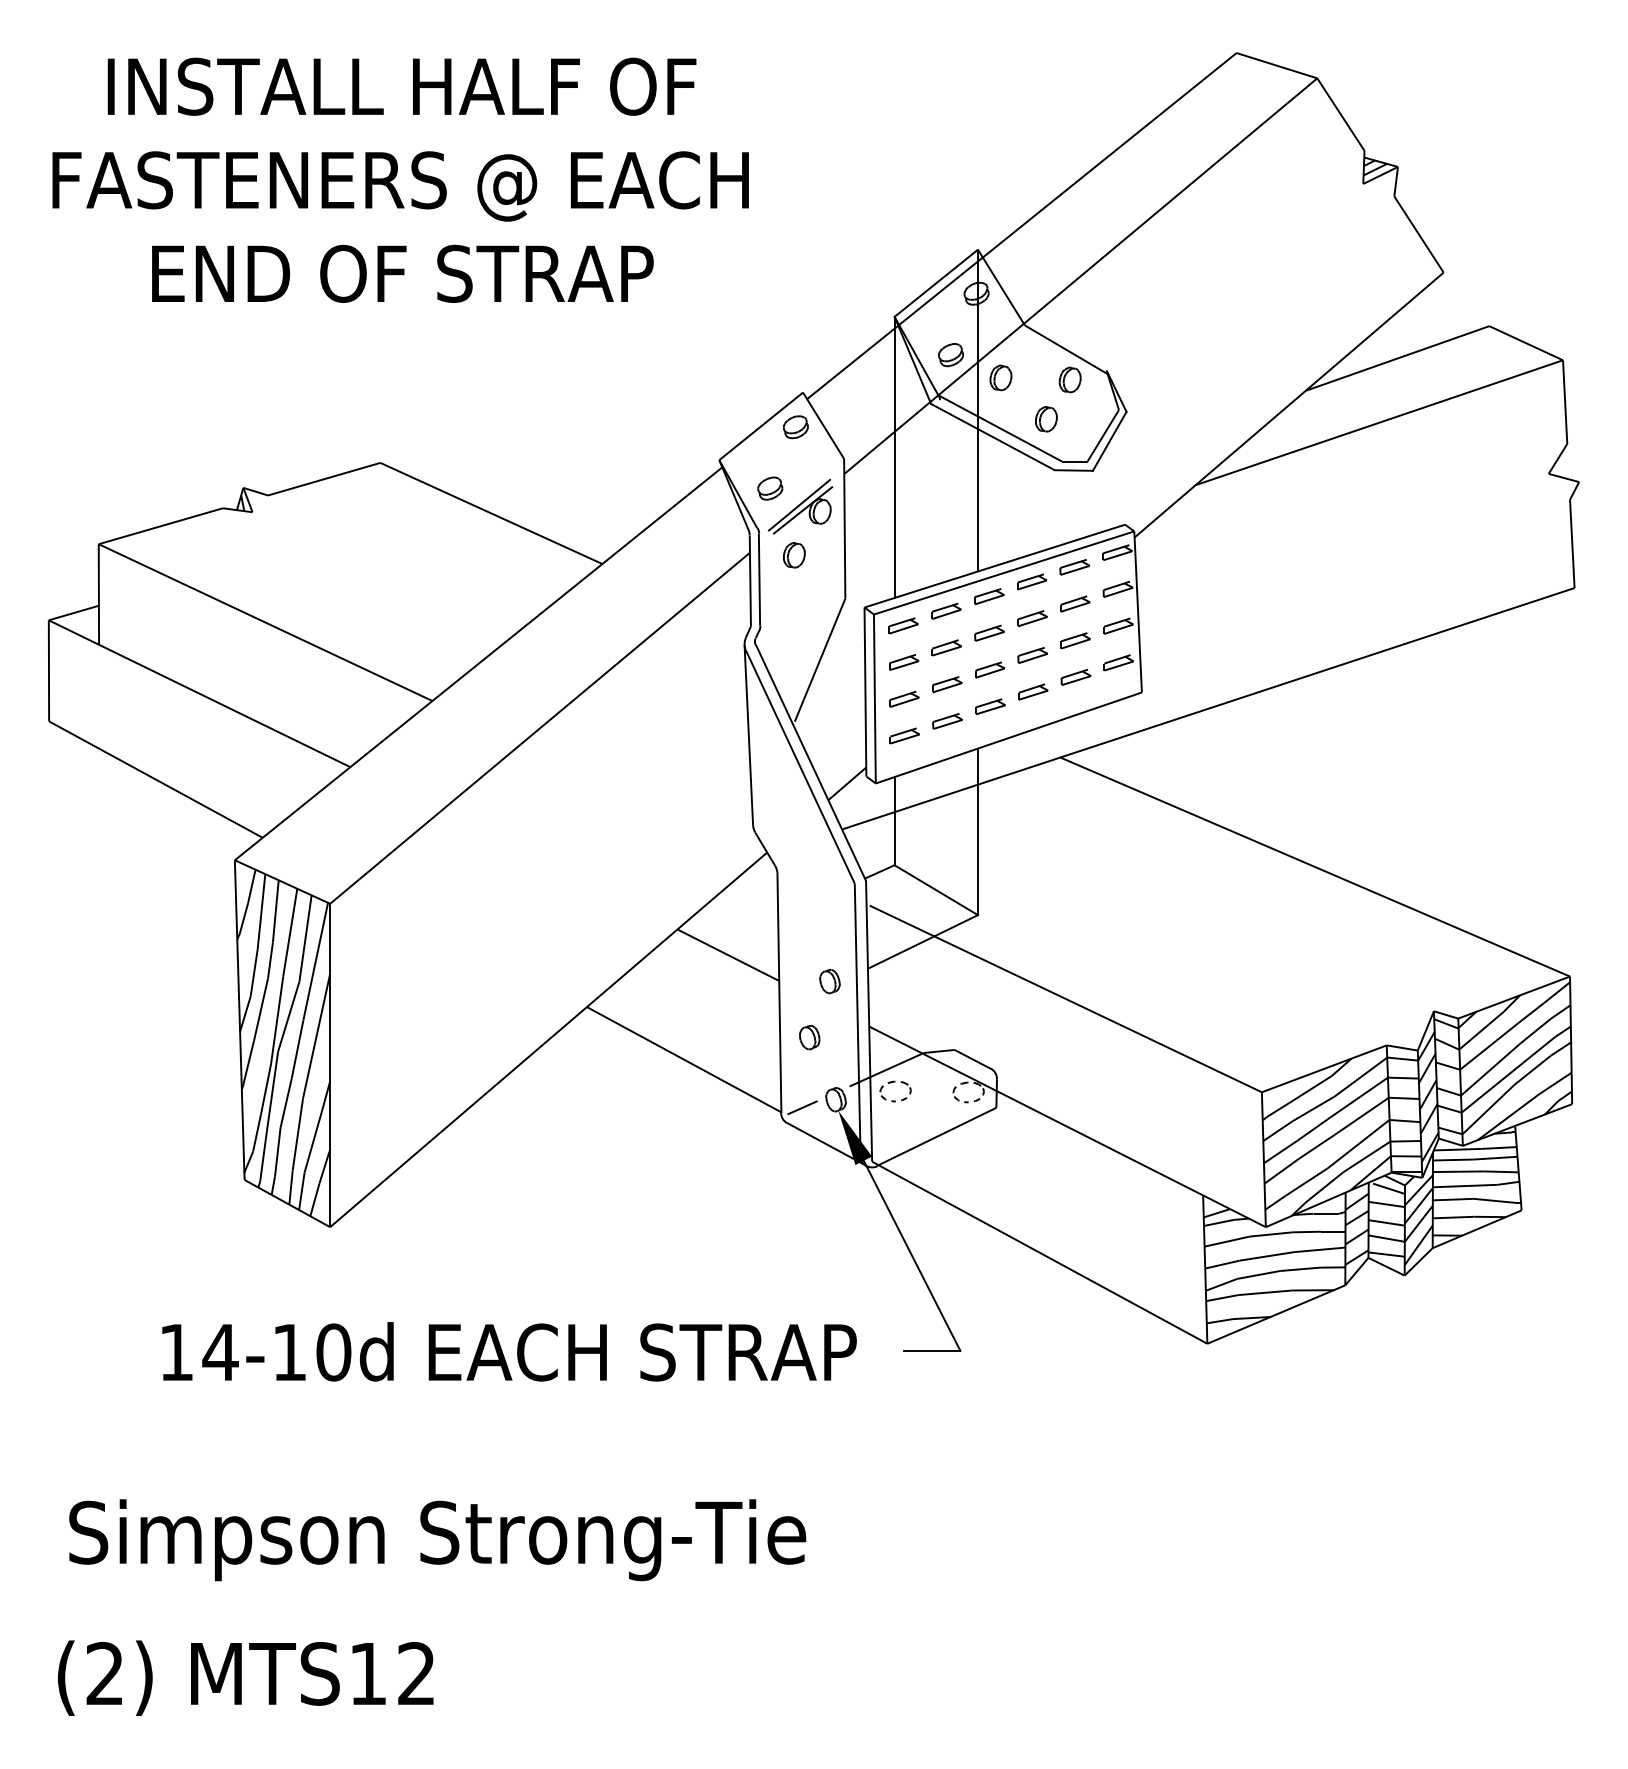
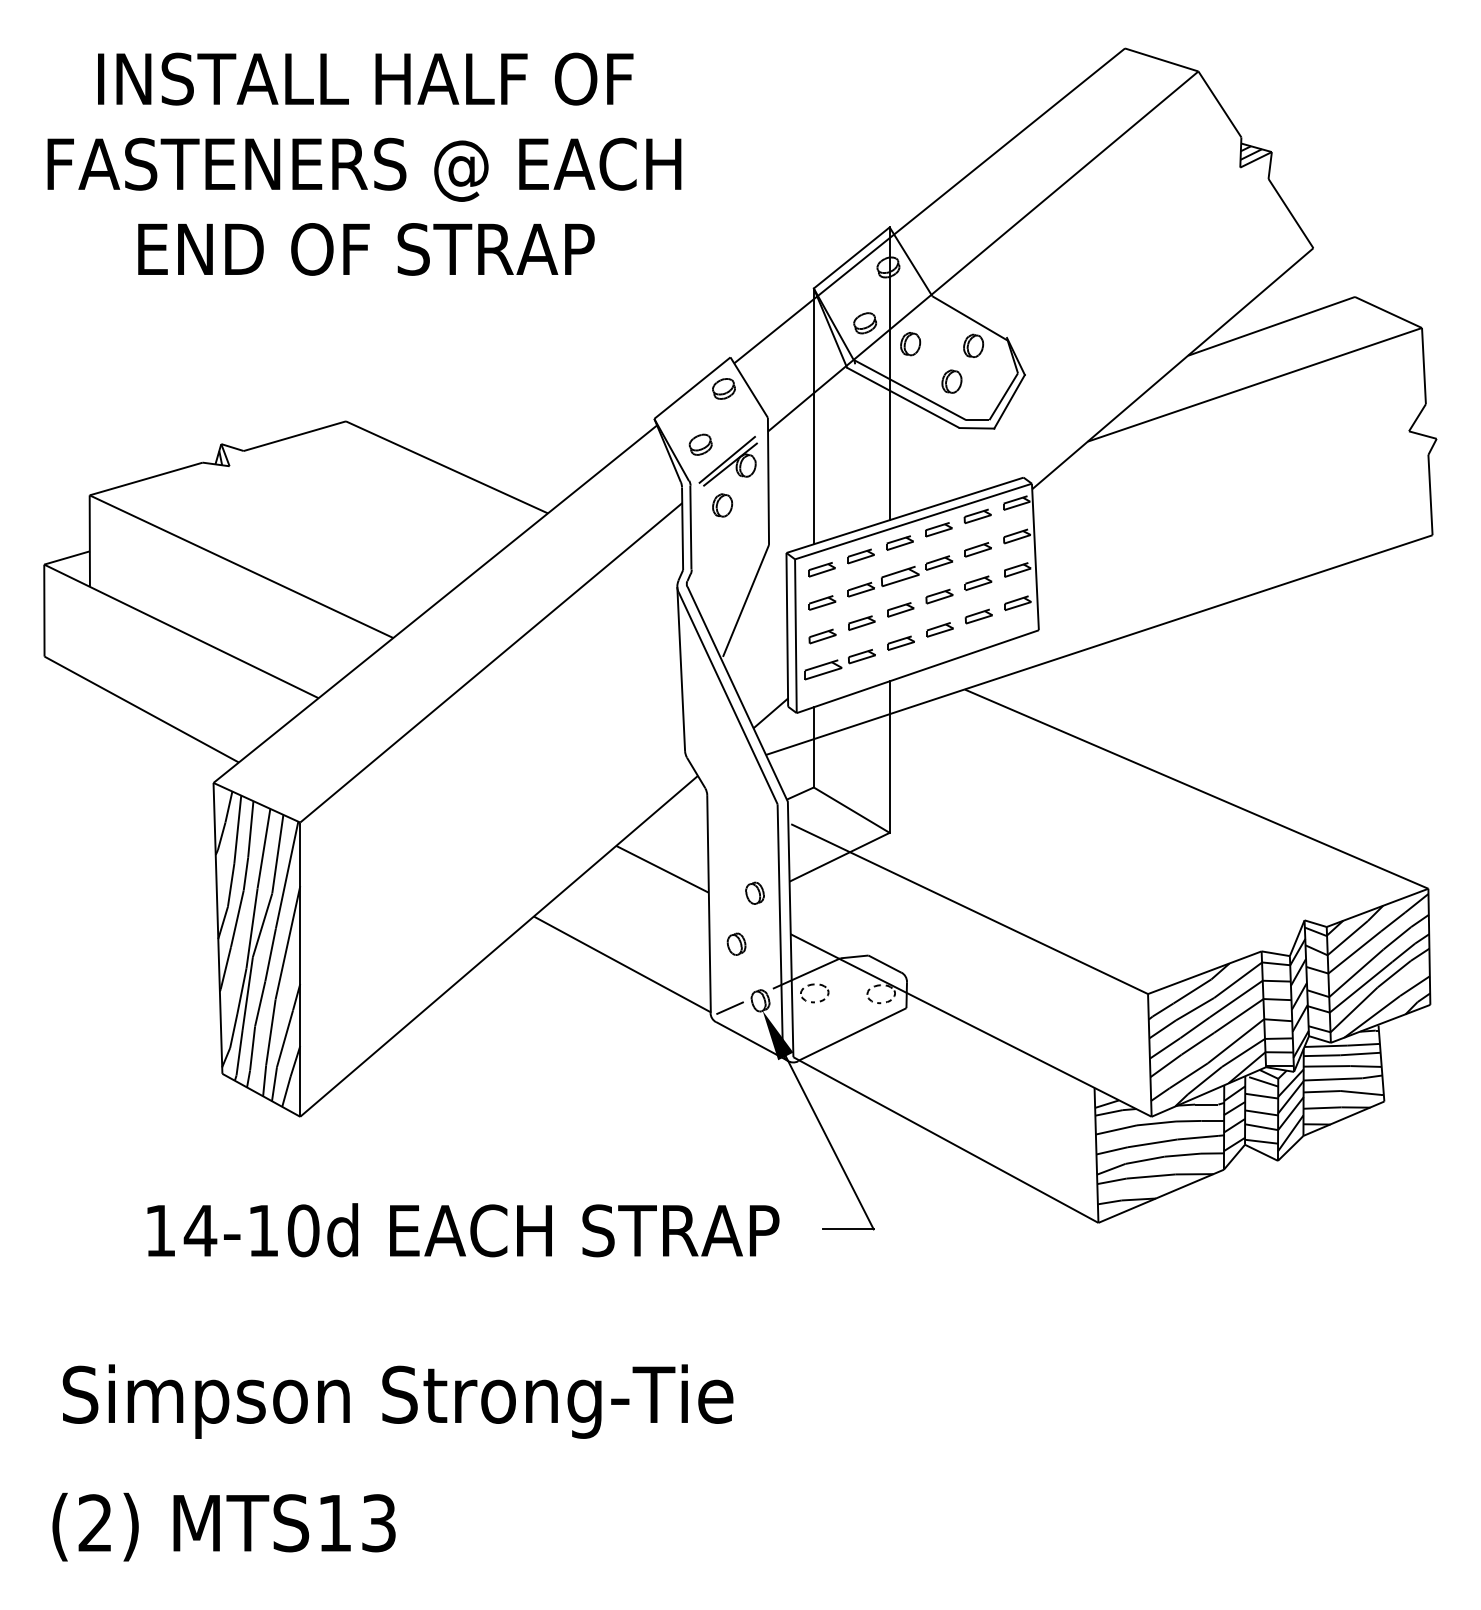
part: (989, 632) -> (900, 575), size x1.4
part: (904, 735) -> (822, 669), size x1.4
text: (416, 1673) -> (378, 1522), MTS12 -> MTS13

